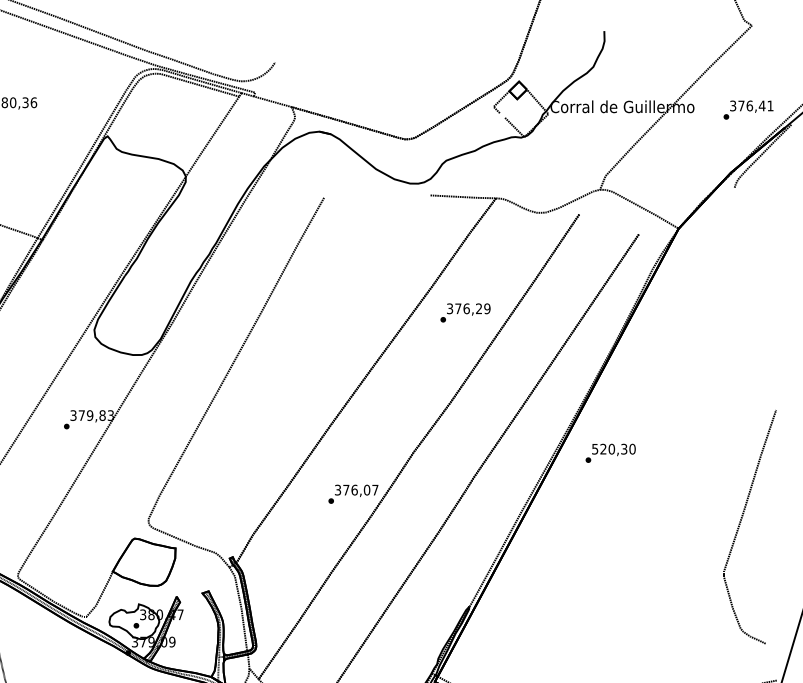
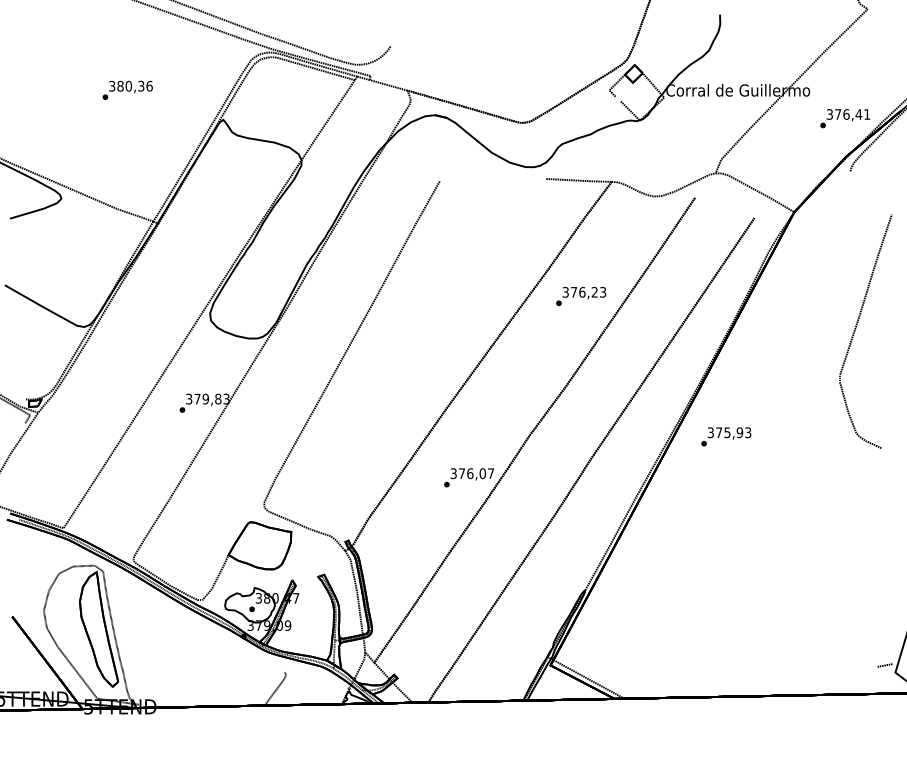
text: (748, 109) -> (845, 118), moved
text: (486, 308) -> (602, 292), 376,29 -> 376,23
text: (613, 448) -> (729, 432), 520,30 -> 375,93
curve: (740, 523) -> (856, 328), moved

